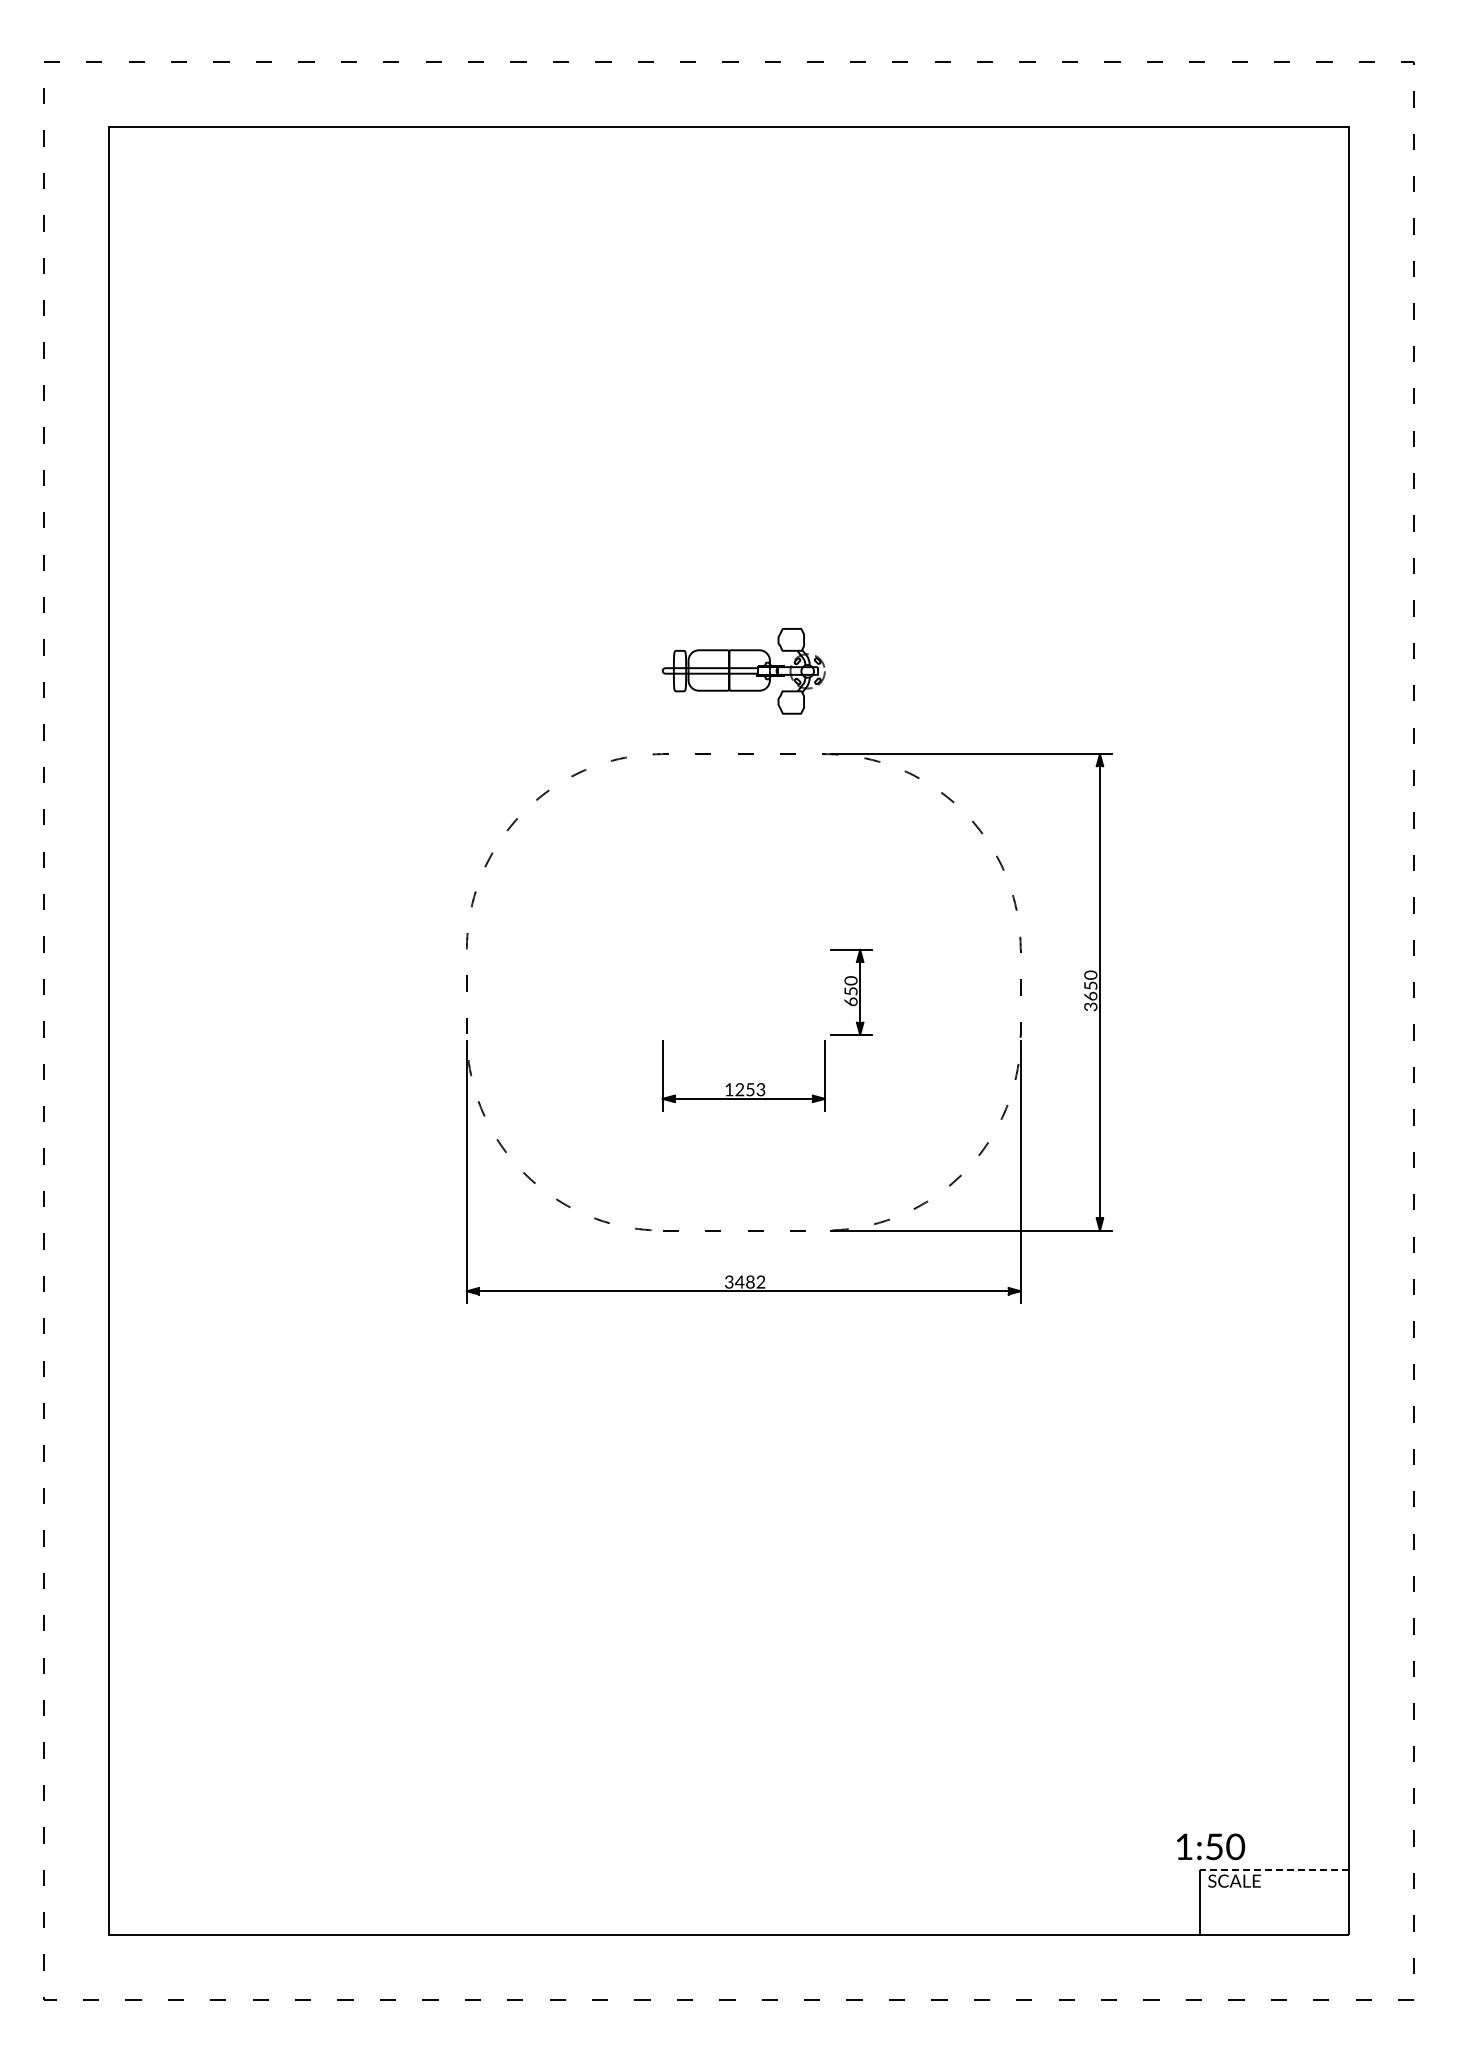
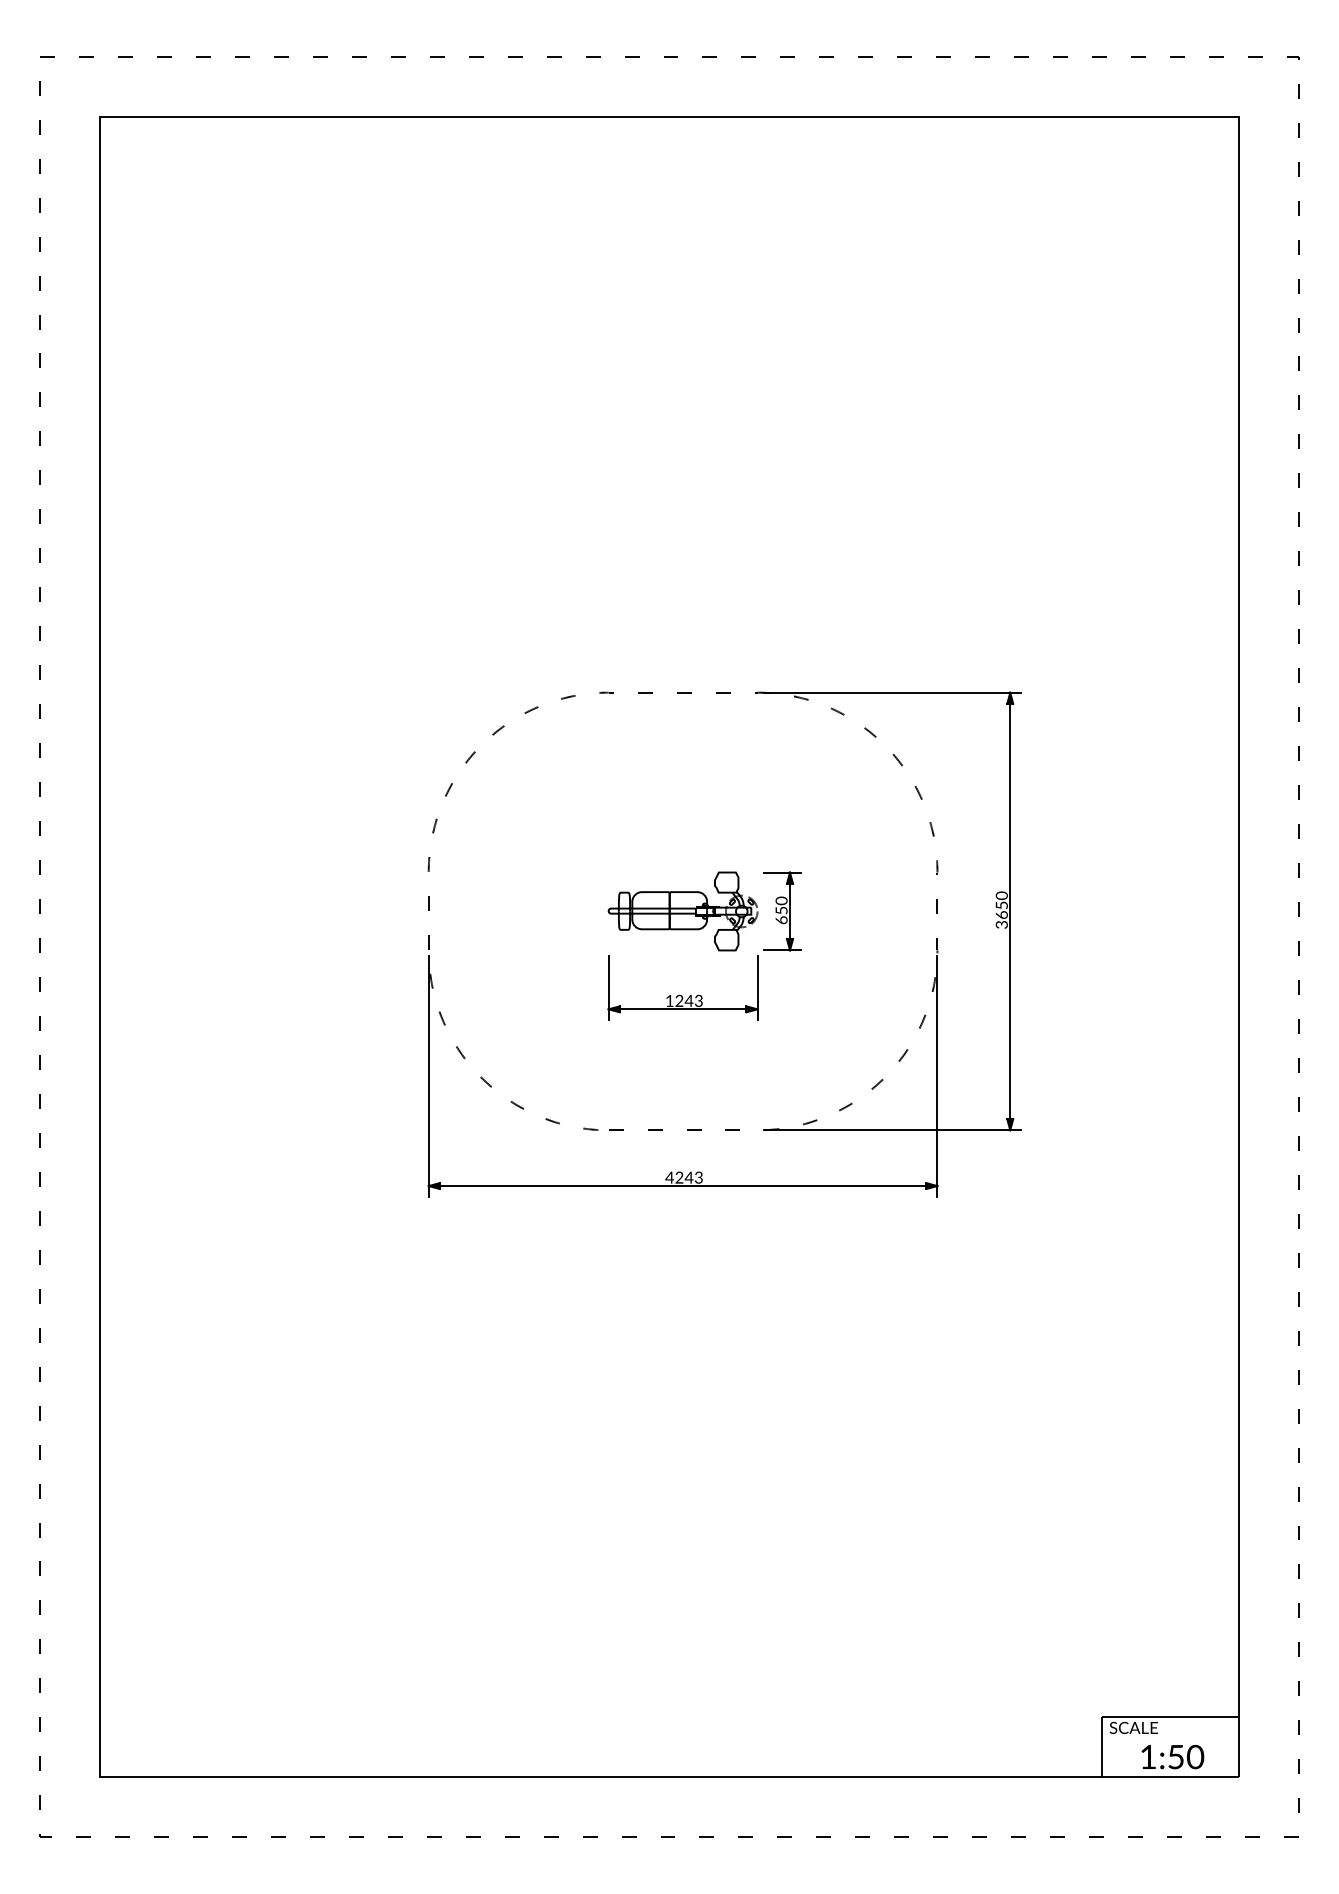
part: (743, 671) -> (682, 911), moved
text: (750, 1089) -> (689, 1000), 1253 -> 1243
text: (744, 1281) -> (683, 1177), 3482 -> 4243
text: (1211, 1846) -> (1173, 1756), moved
line: (1273, 1869) -> (1169, 1717), dashed -> solid

